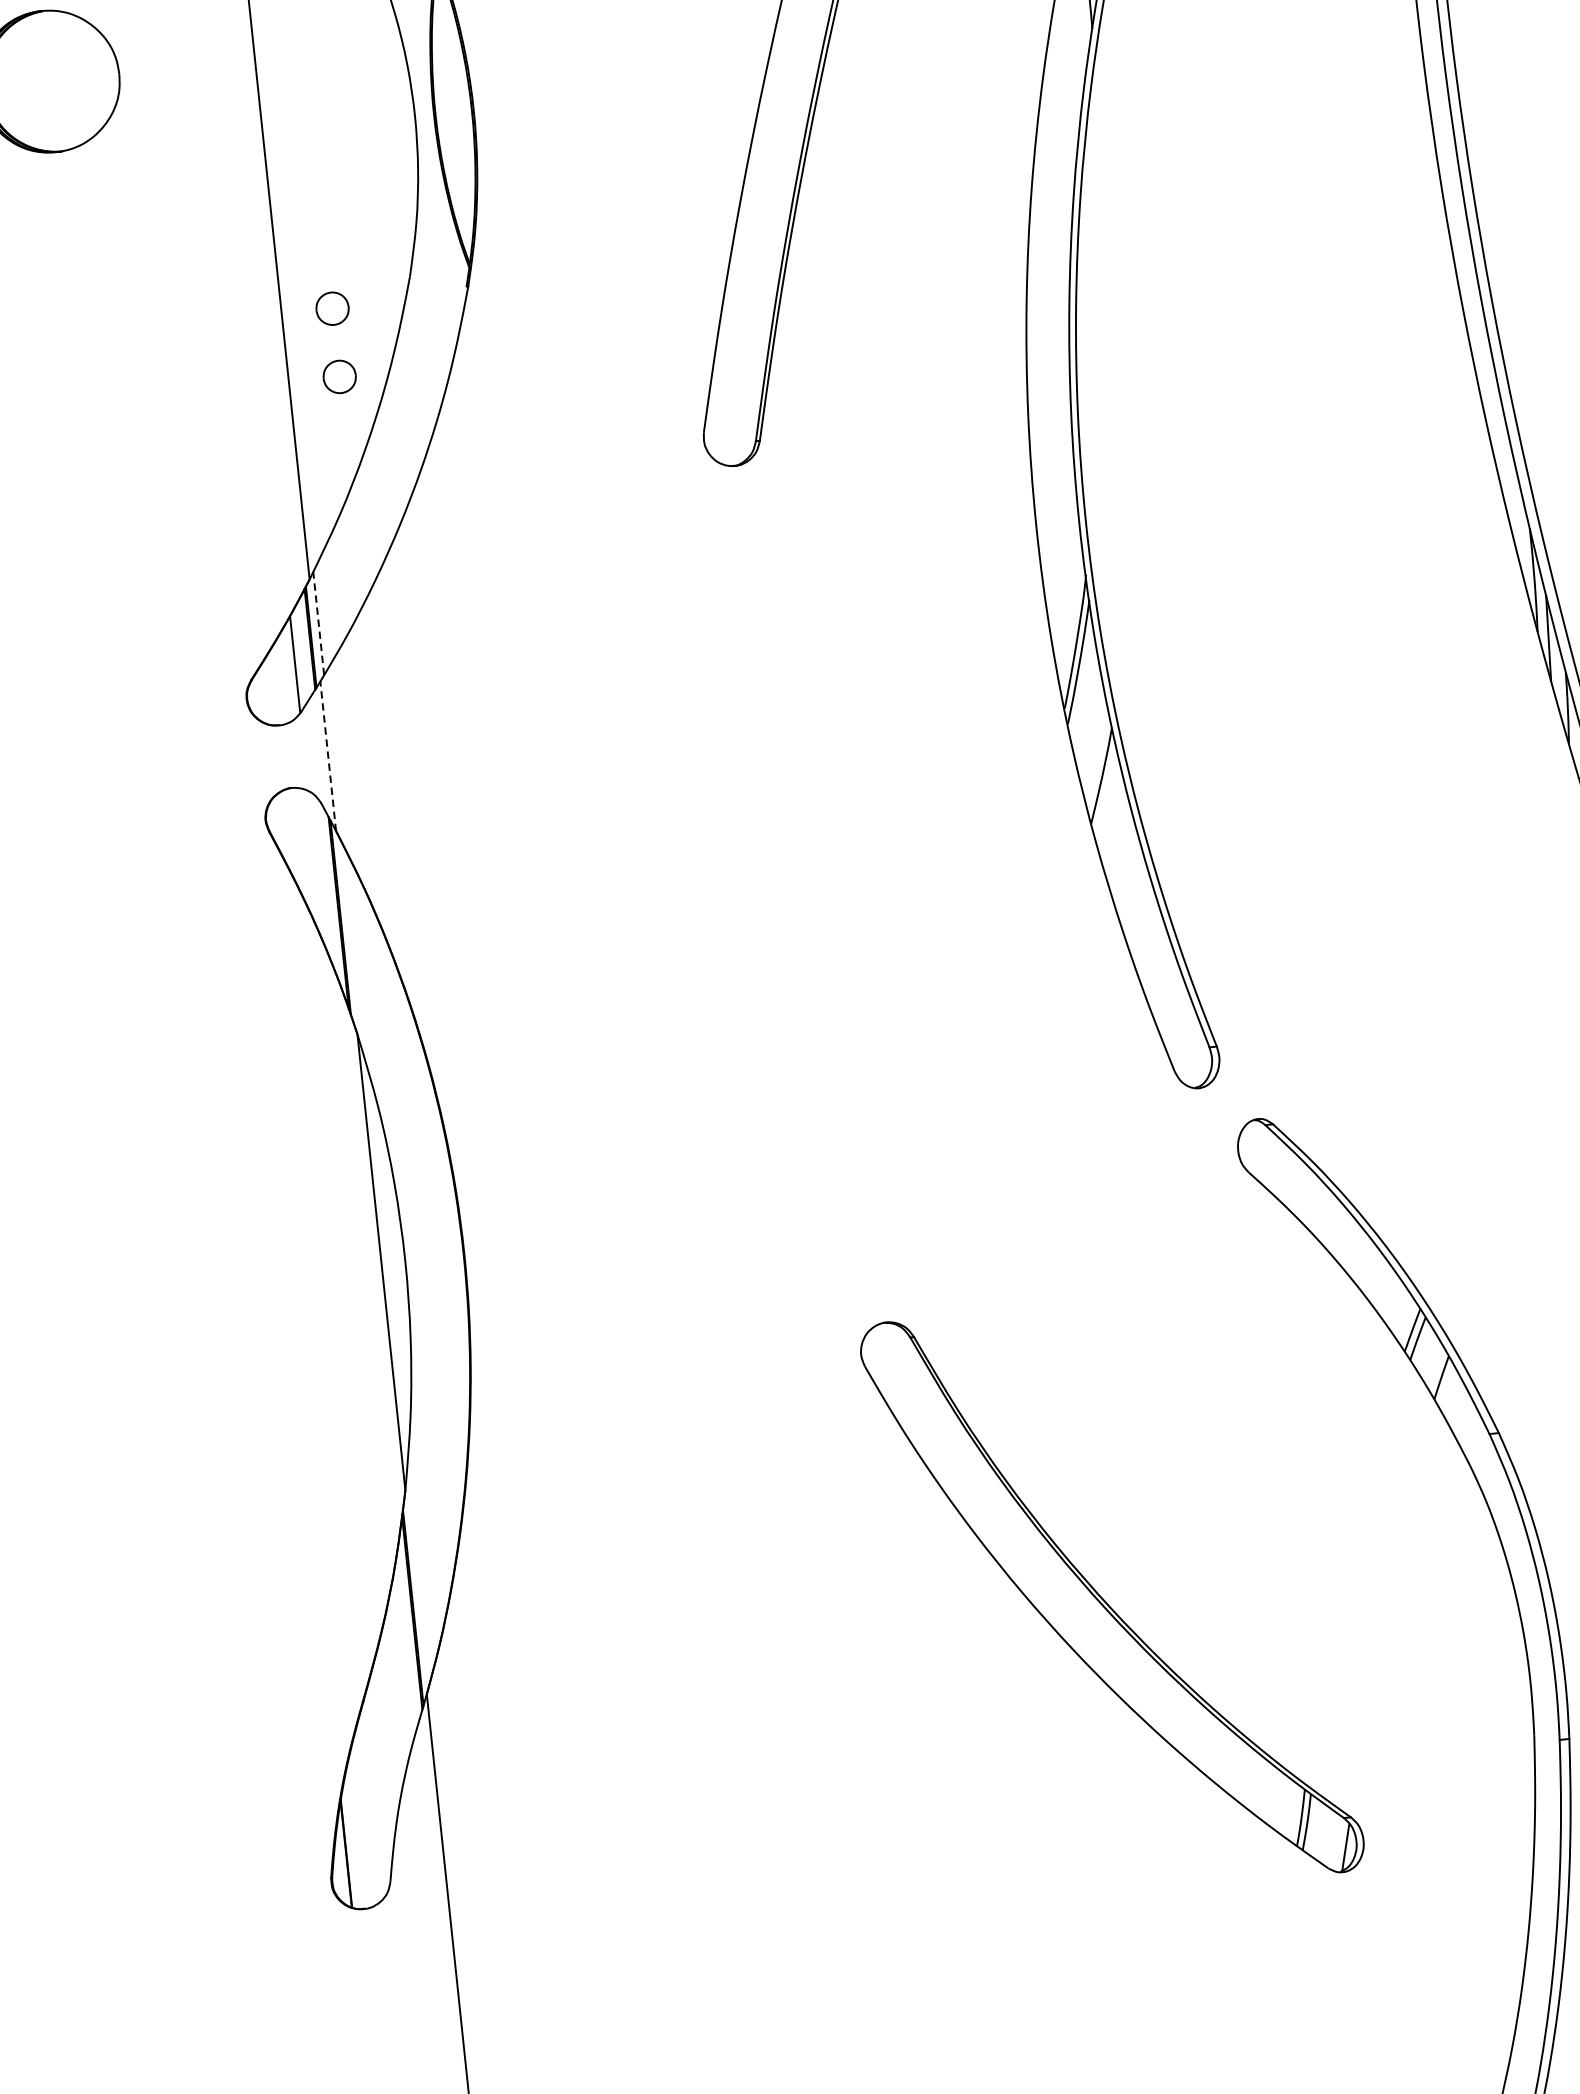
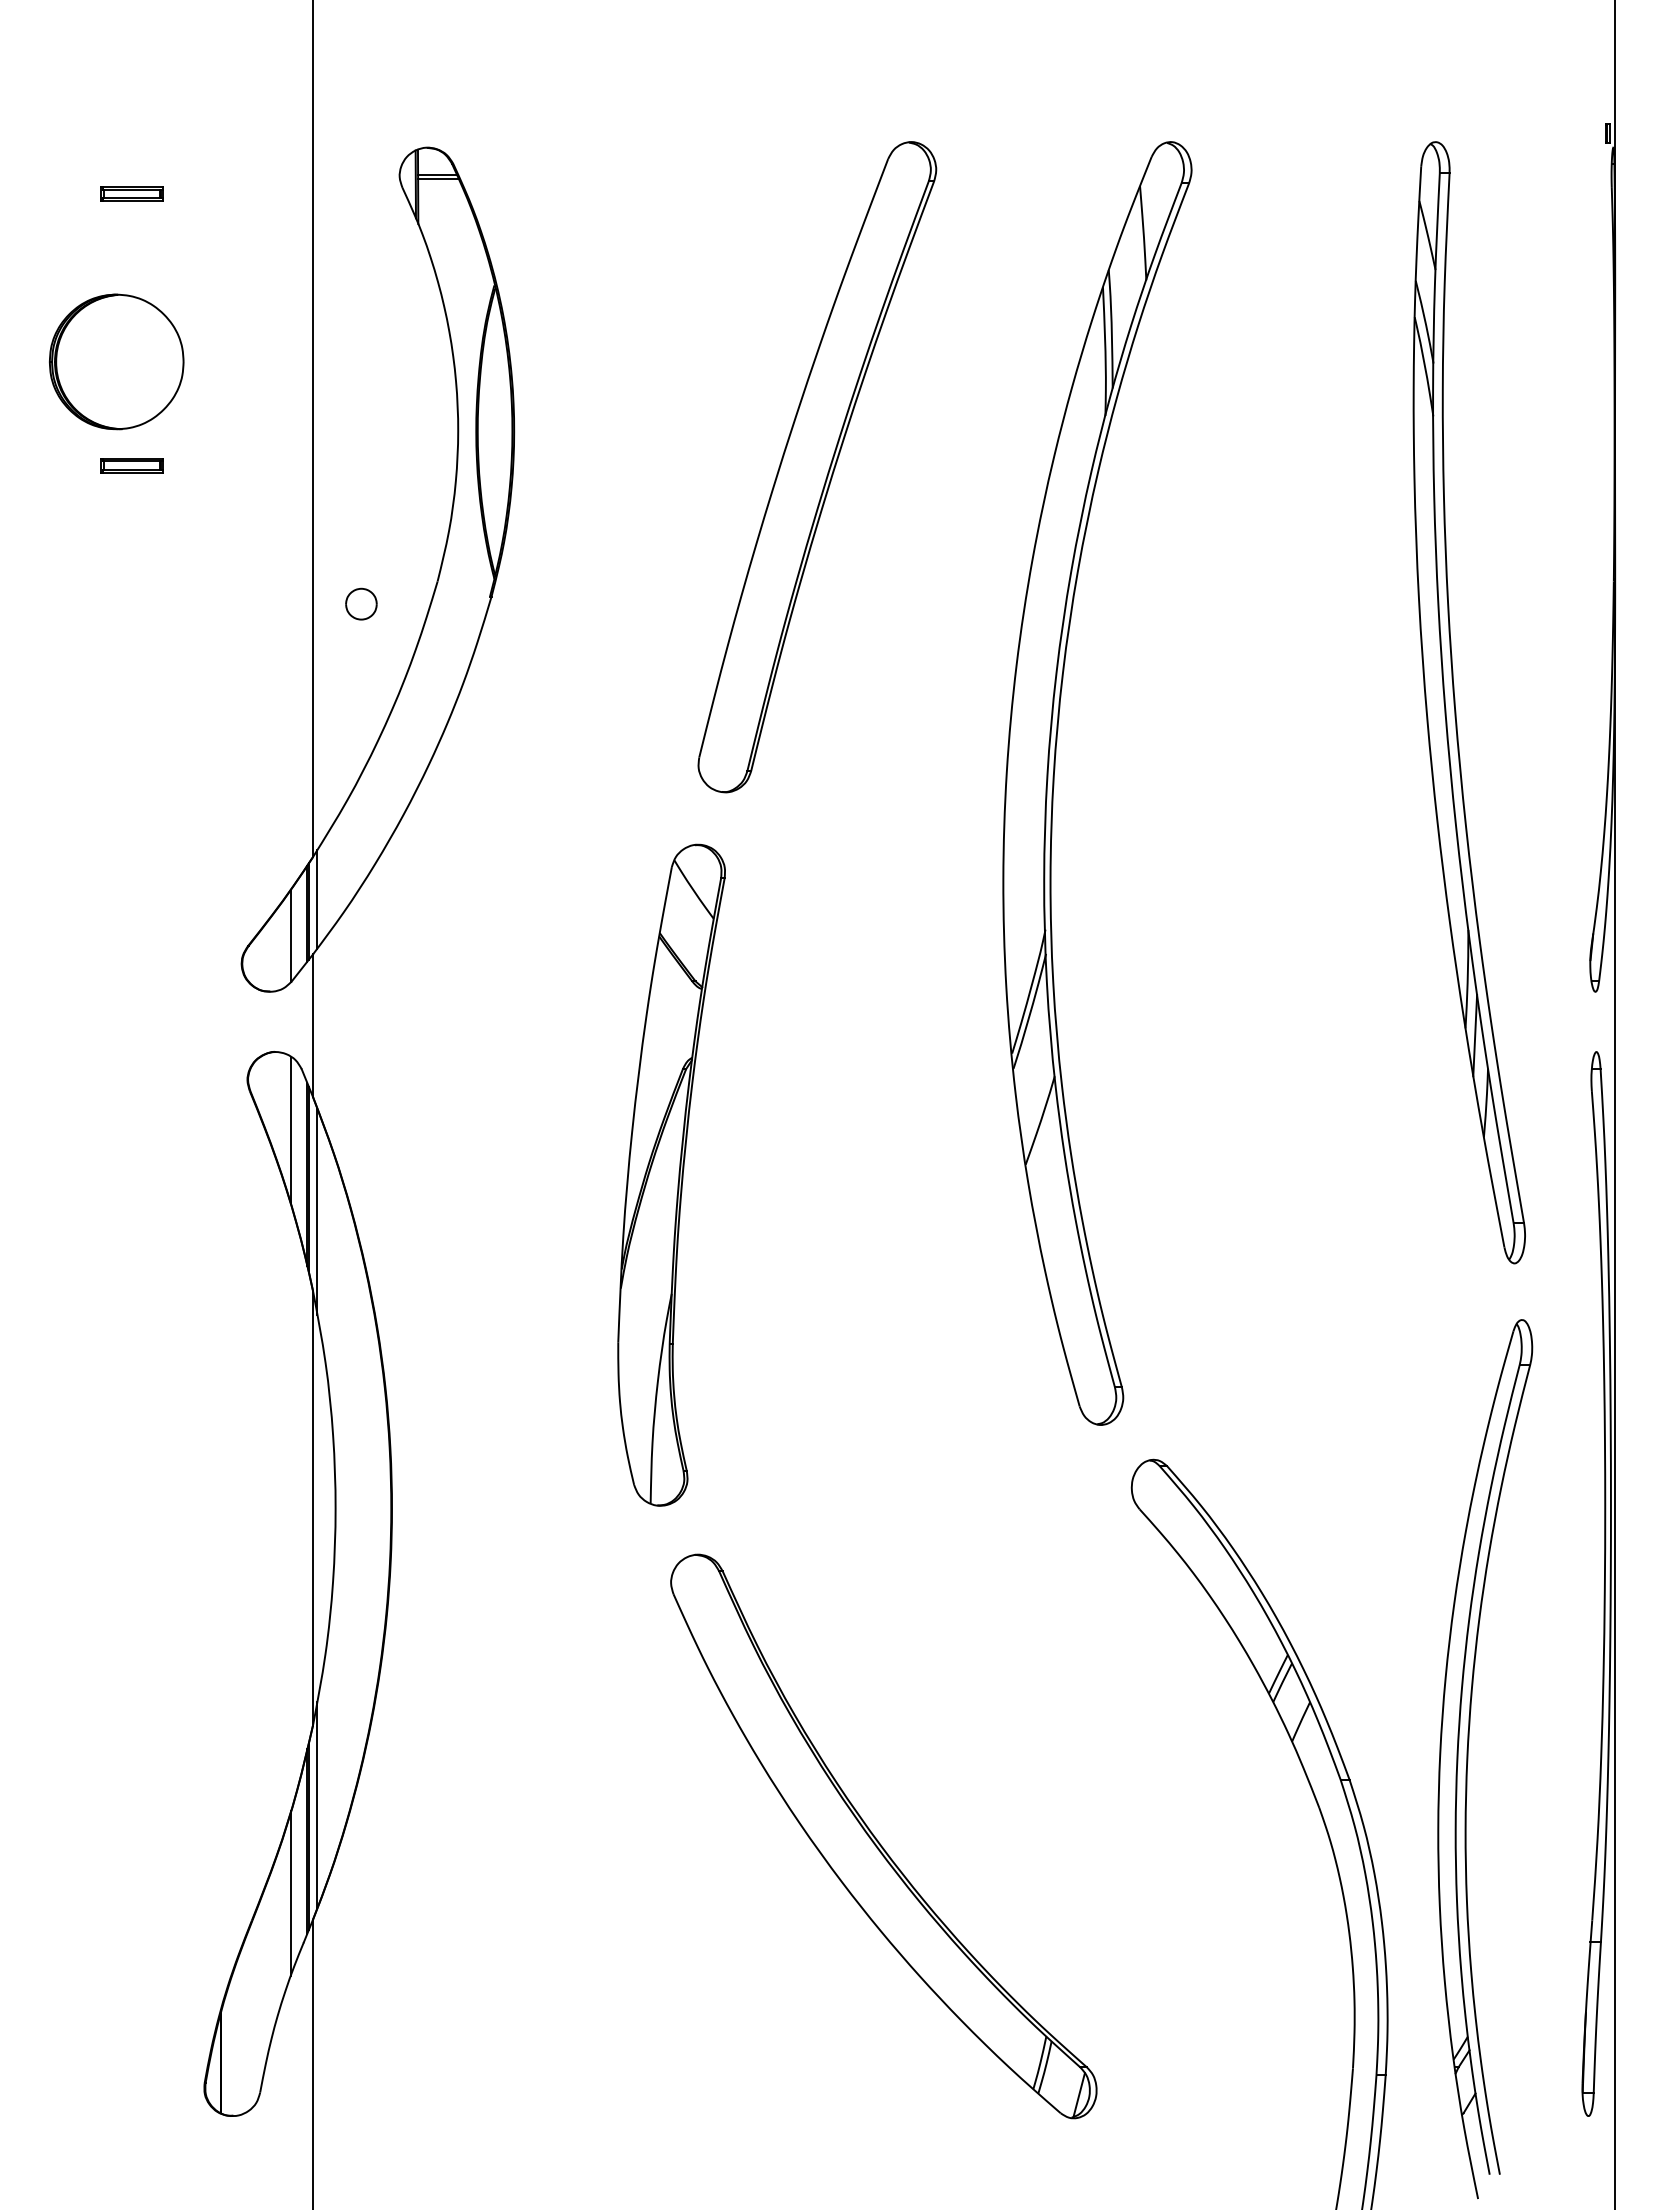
part: (76, 188) -> (131, 465), added
part: (339, 376) -> (361, 668), removed
line: (318, 622) -> (317, 898), dashed -> solid
line: (327, 756) -> (312, 1025), dashed -> solid
line: (316, 868) -> (290, 1130), added
part: (720, 872) -> (671, 1174), added
line: (353, 950) -> (317, 1211), added
line: (418, 1572) -> (317, 1804), added
part: (1107, 1602) -> (878, 1840), moved
line: (400, 1668) -> (290, 1892), added

